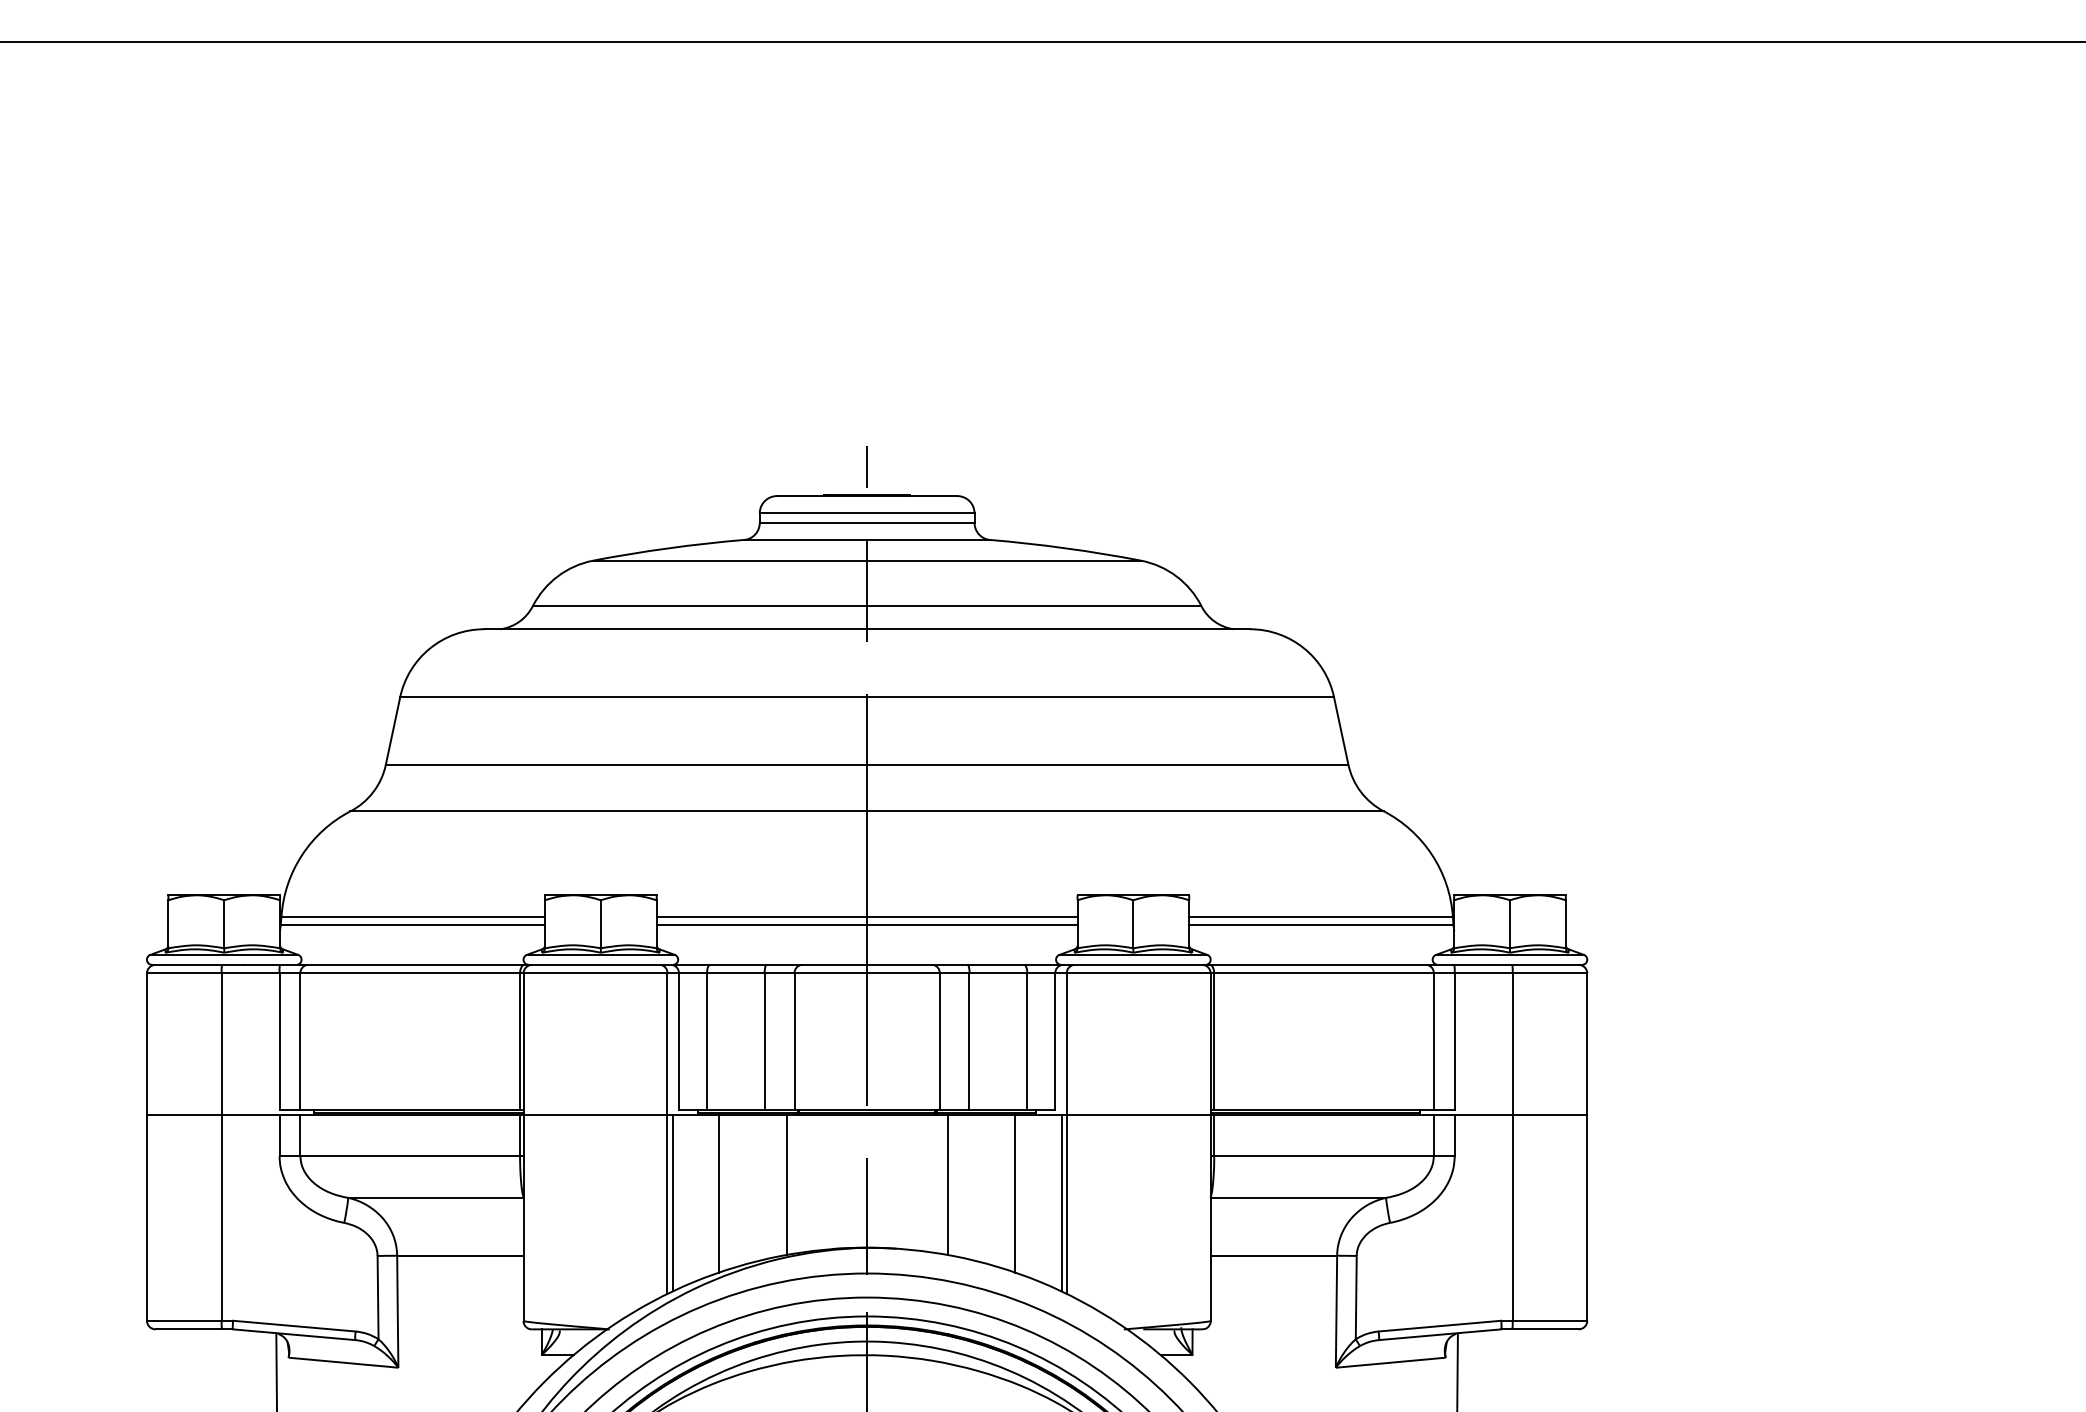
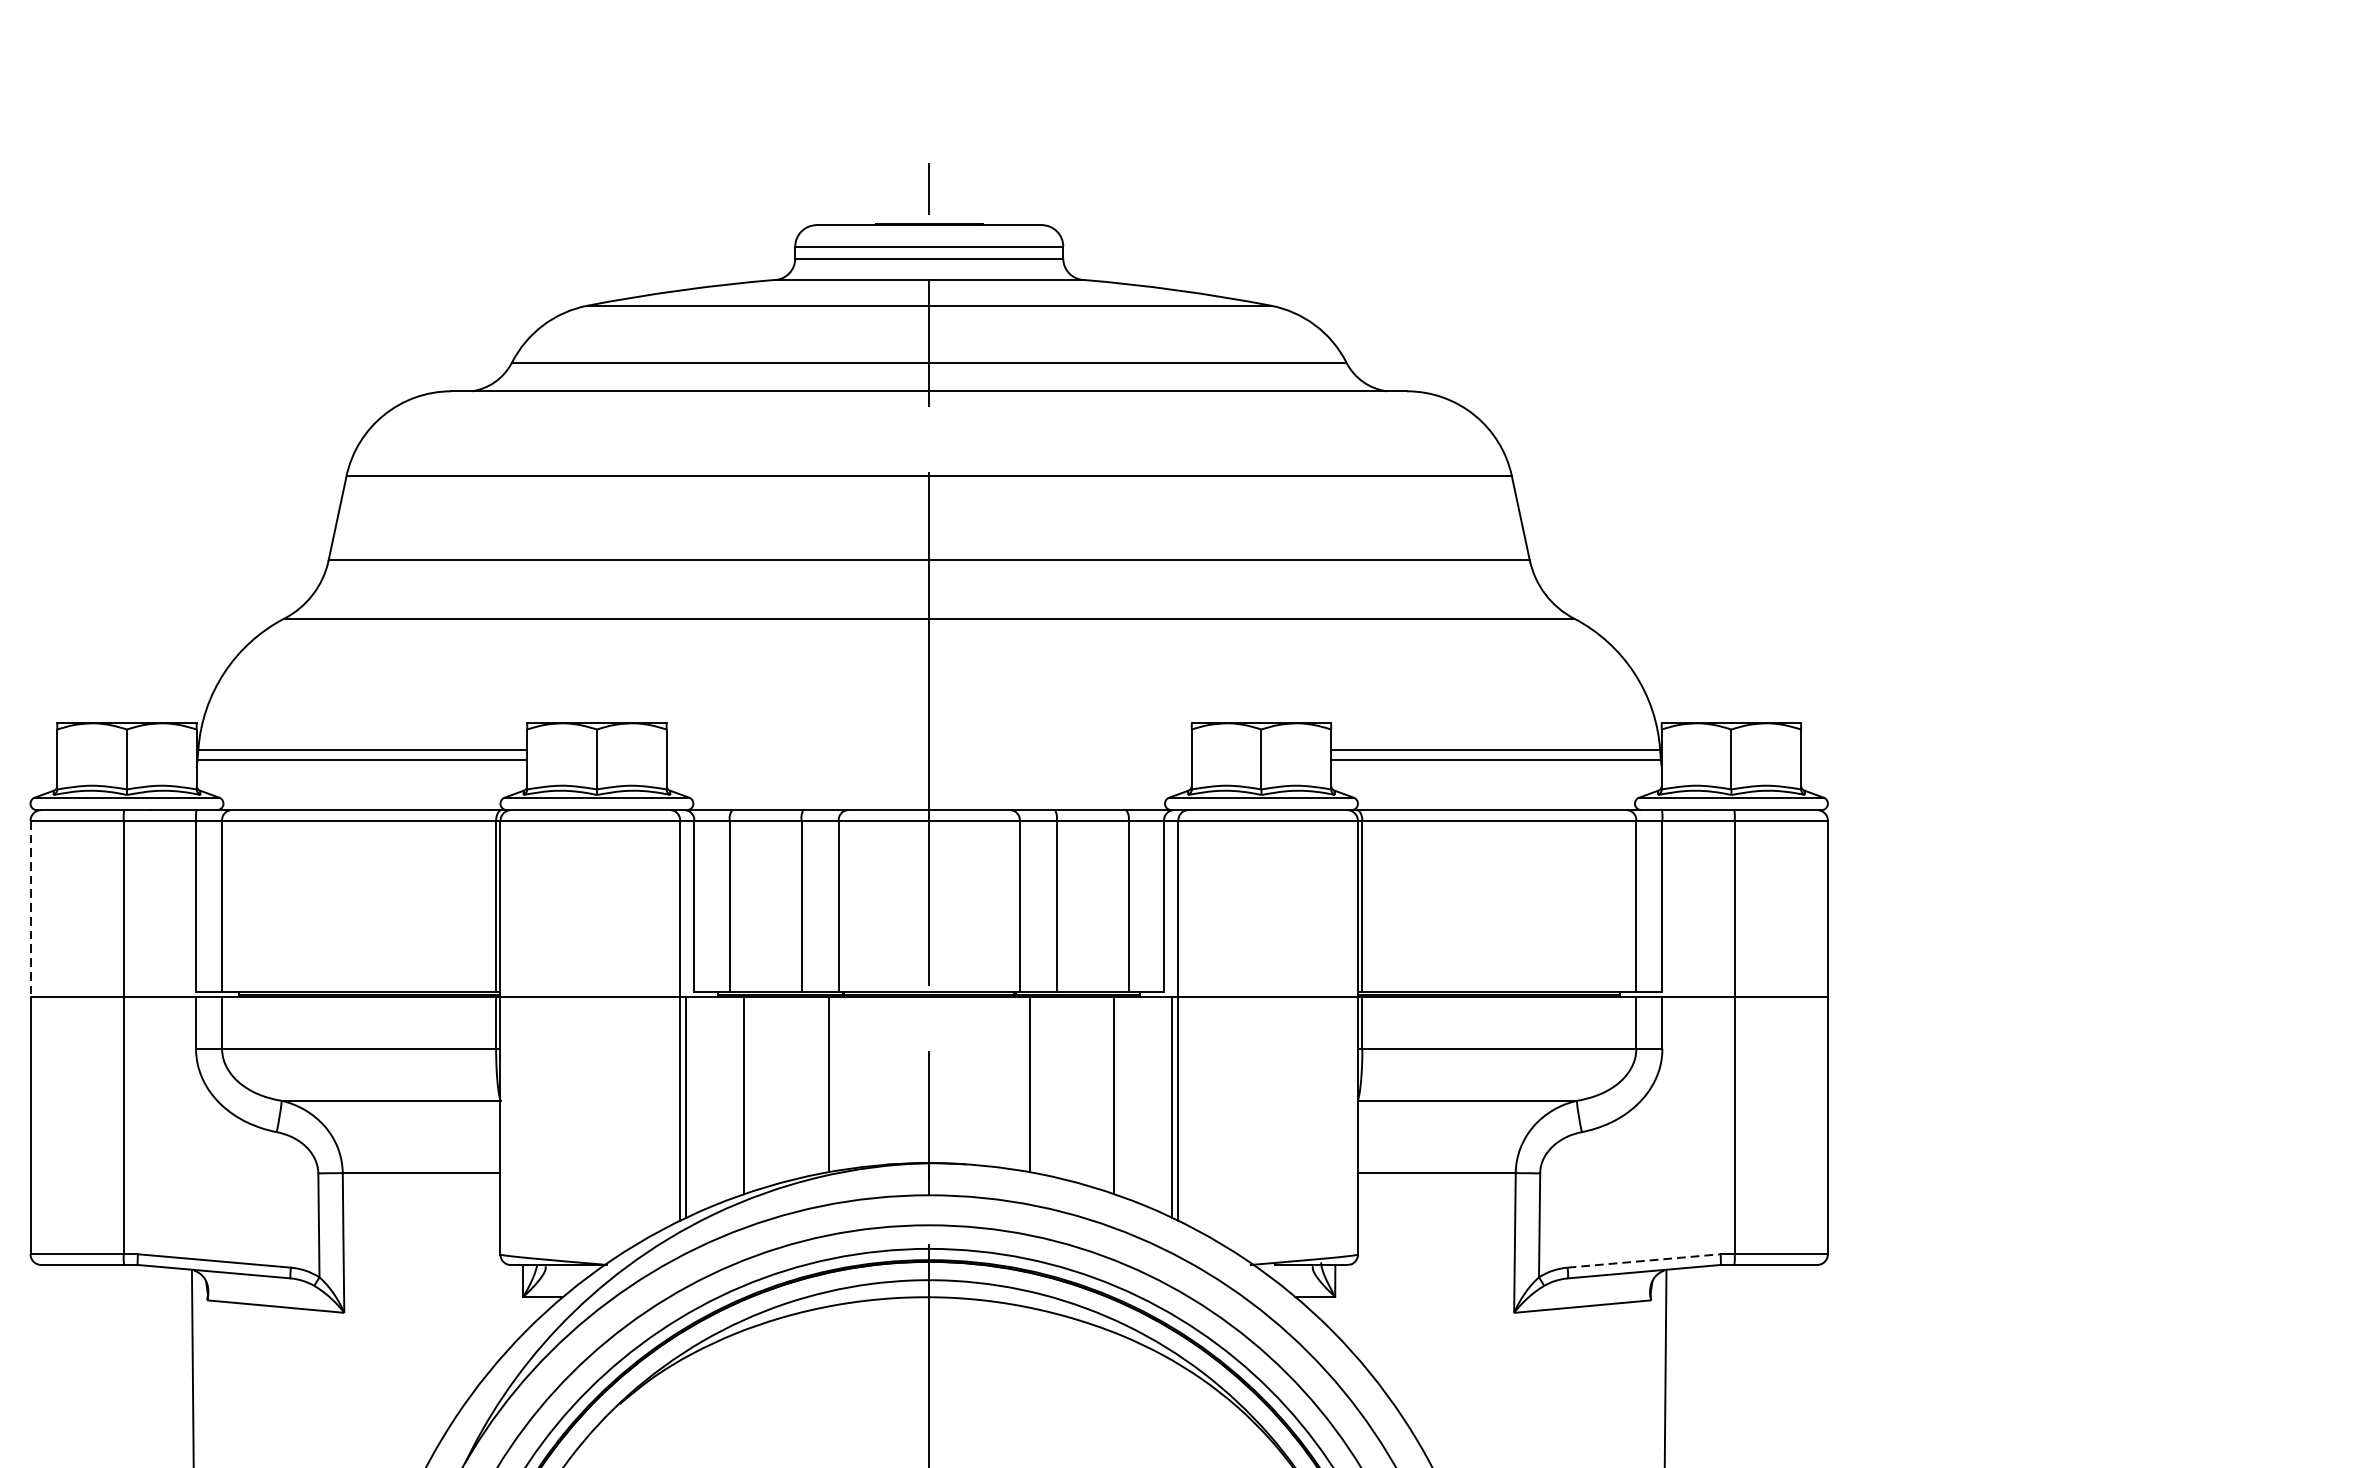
line: (866, 916) -> (928, 749), removed
line: (866, 924) -> (928, 759), removed
line: (146, 1044) -> (29, 909), solid -> dashed
line: (1440, 1326) -> (1644, 1261), solid -> dashed

